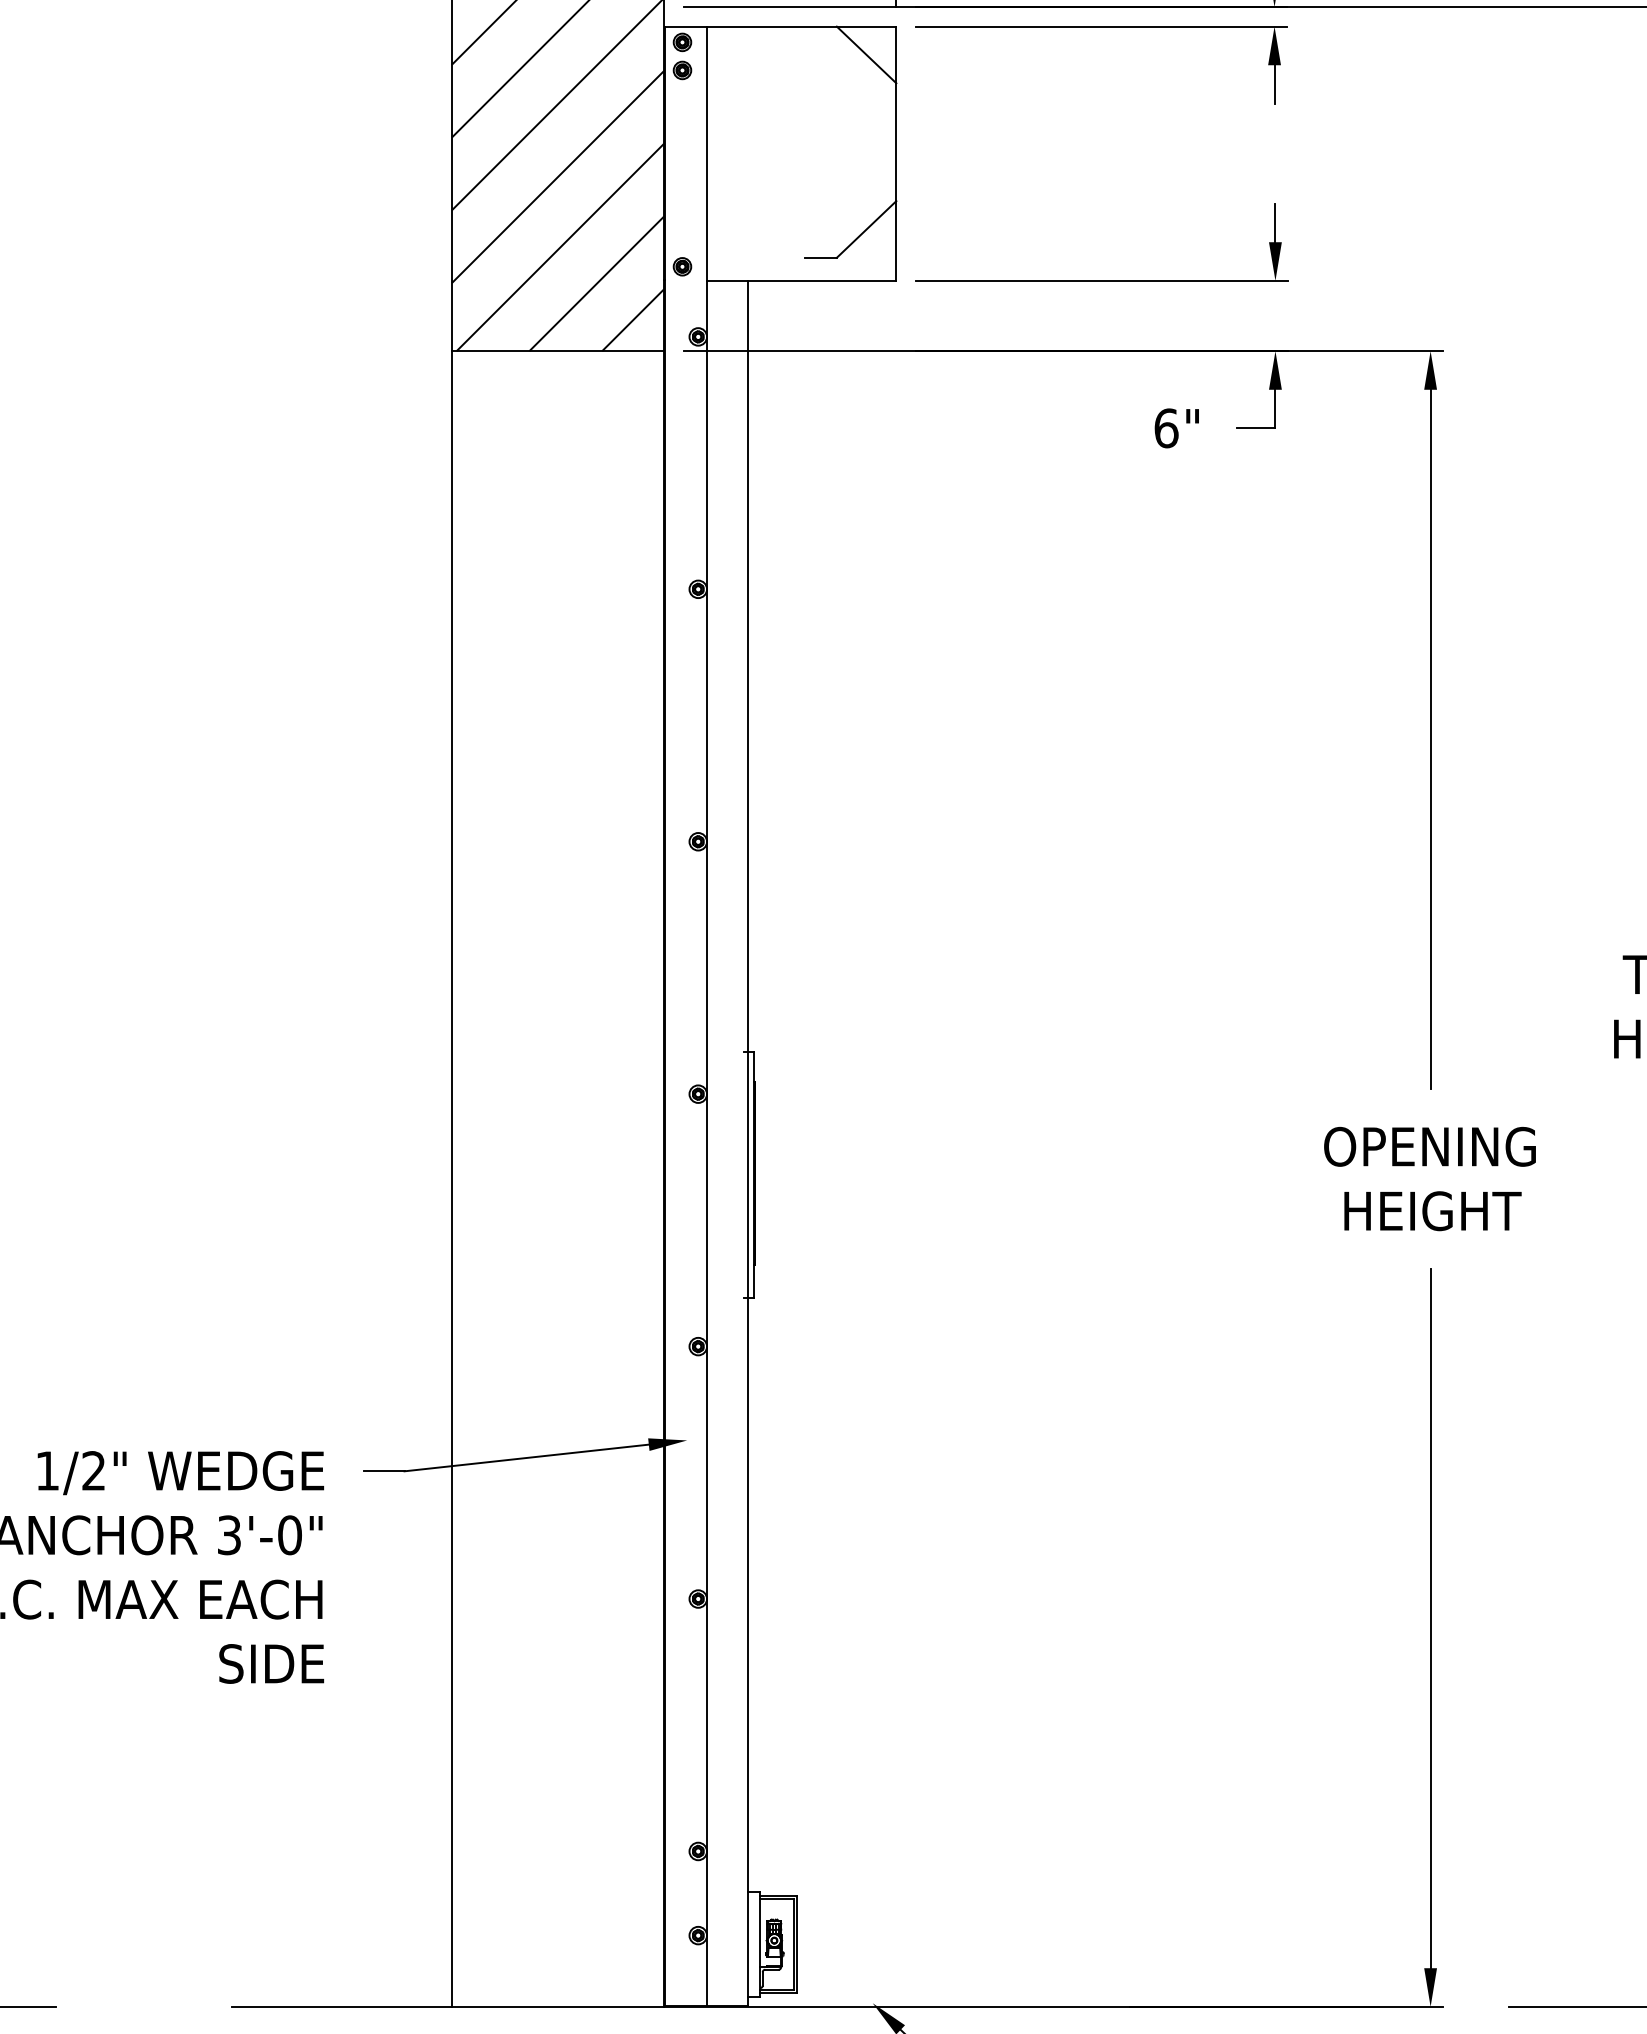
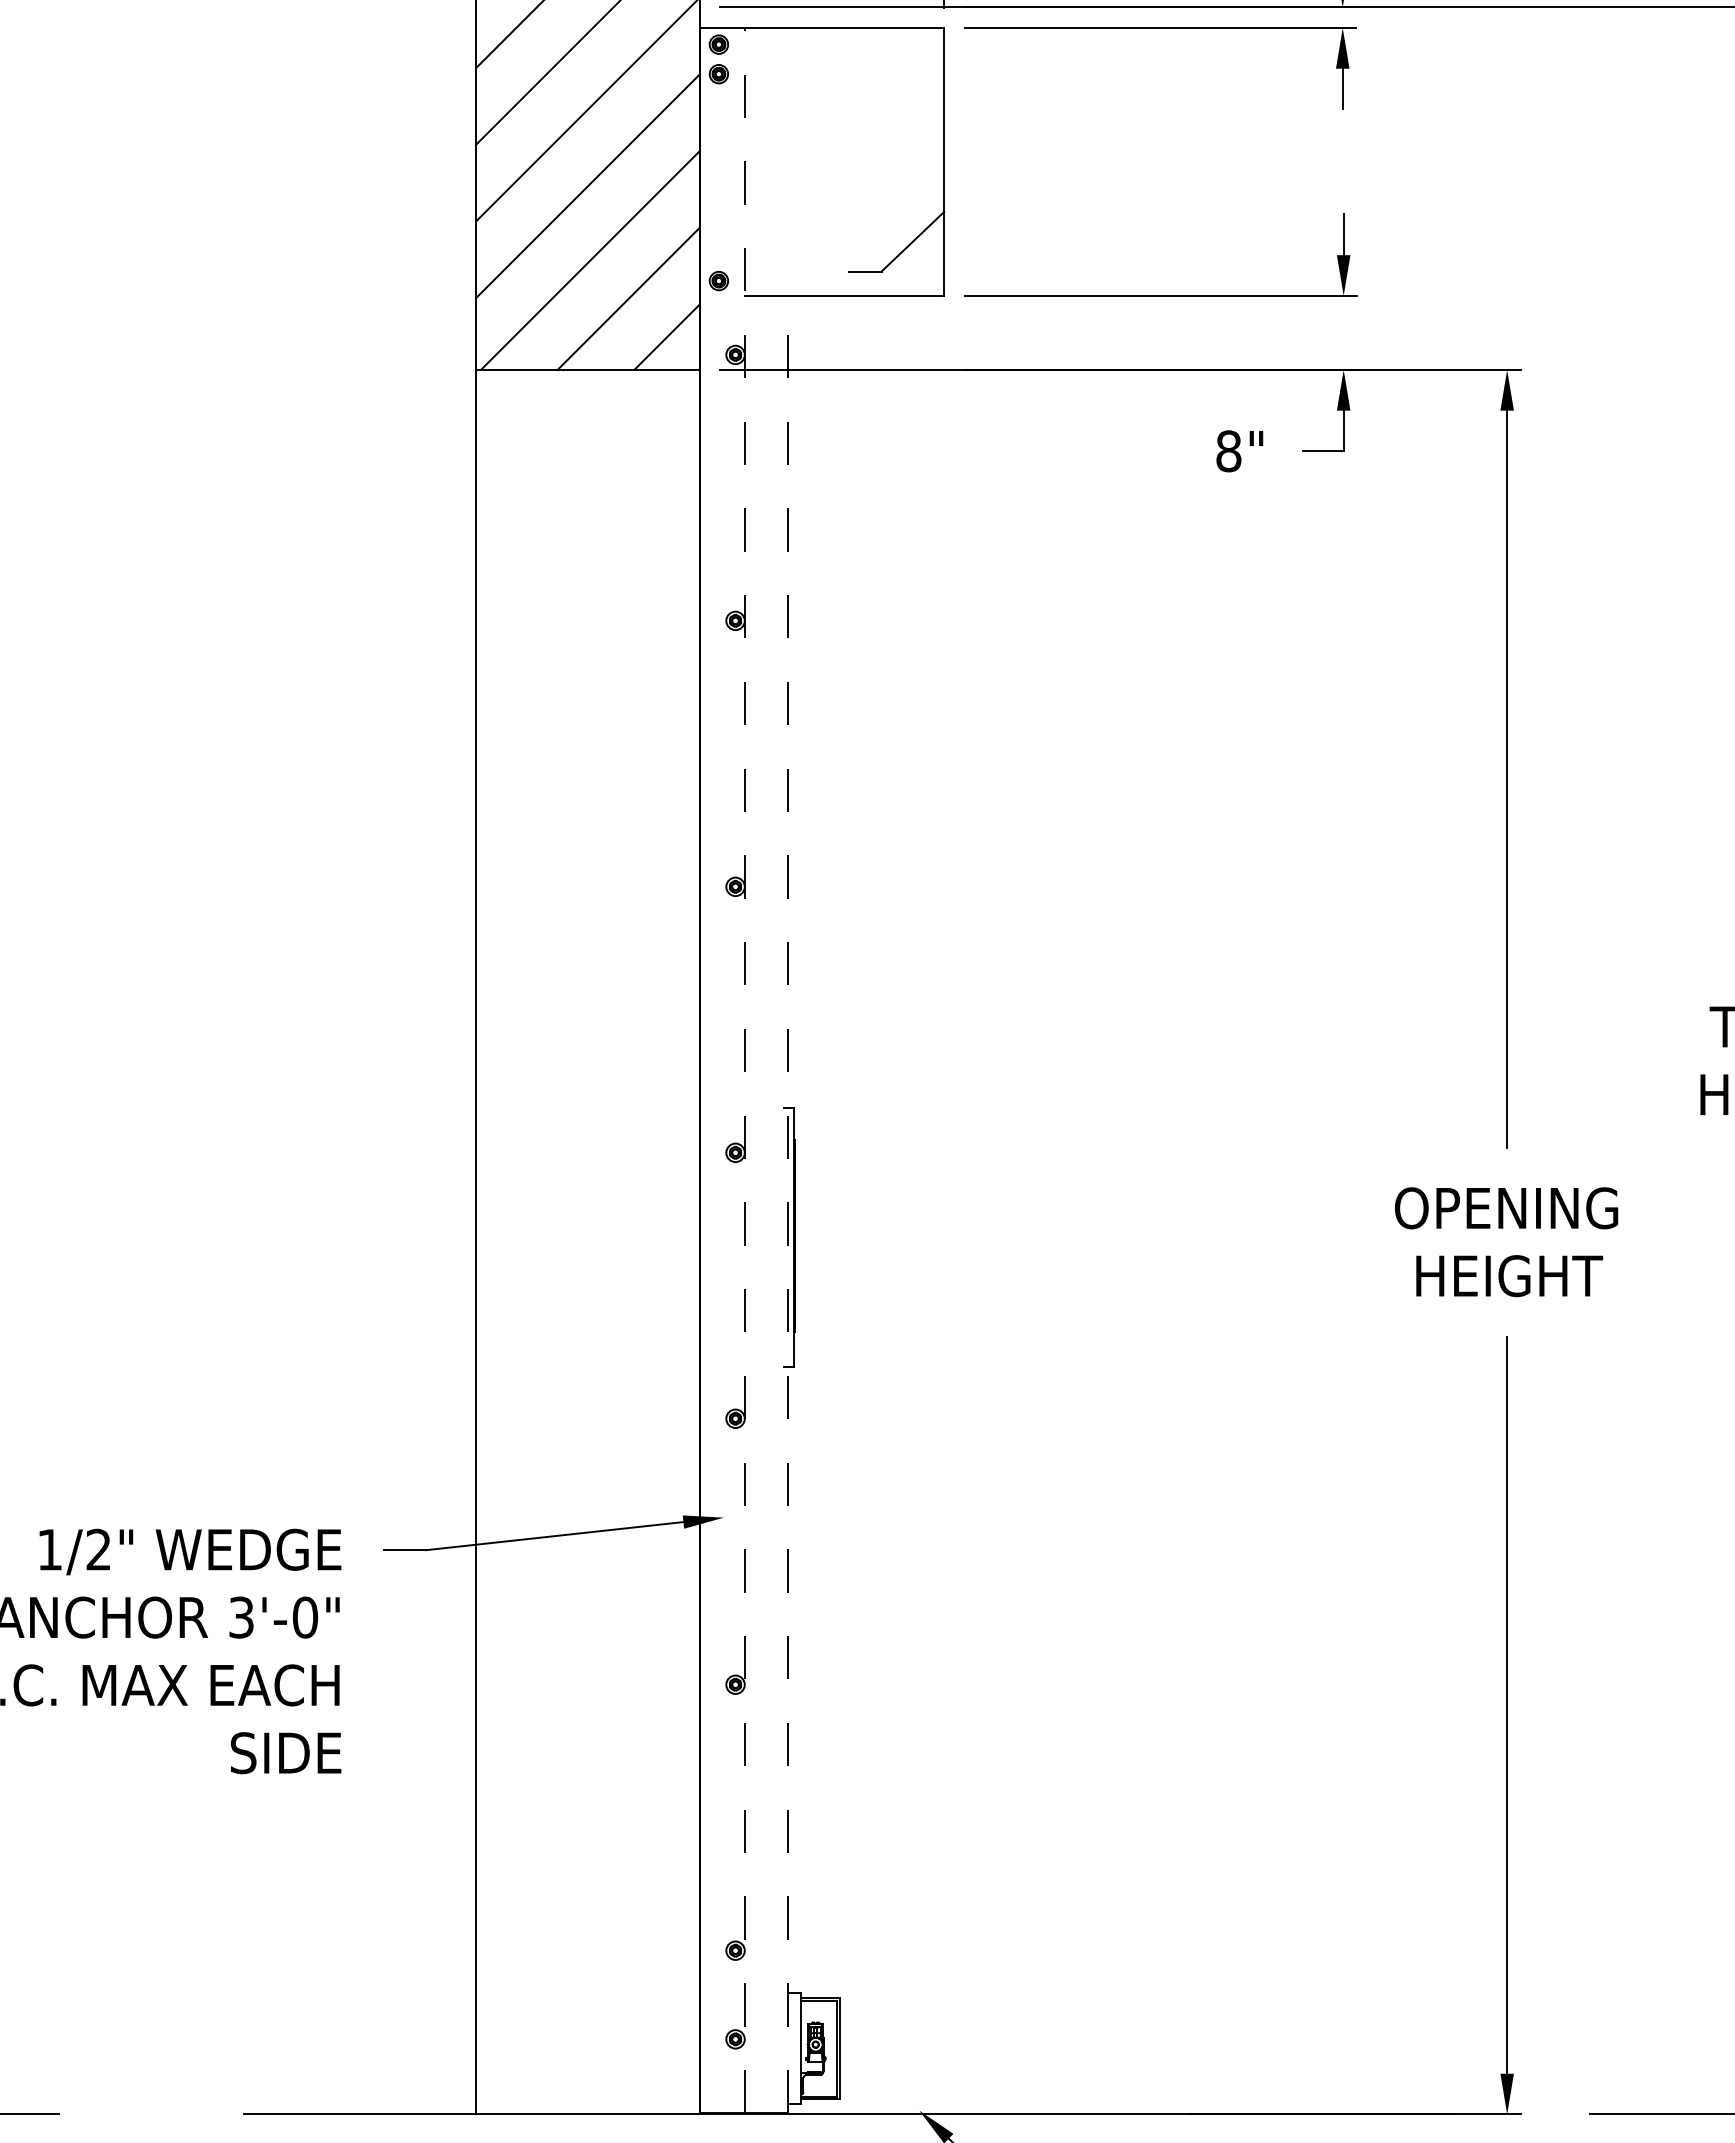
line: (866, 54) -> (912, 57), removed
text: (1166, 428) -> (1228, 451), 6" -> 8"
line: (706, 1016) -> (744, 1070), solid -> dashed
line: (748, 1143) -> (788, 1204), solid -> dashed

